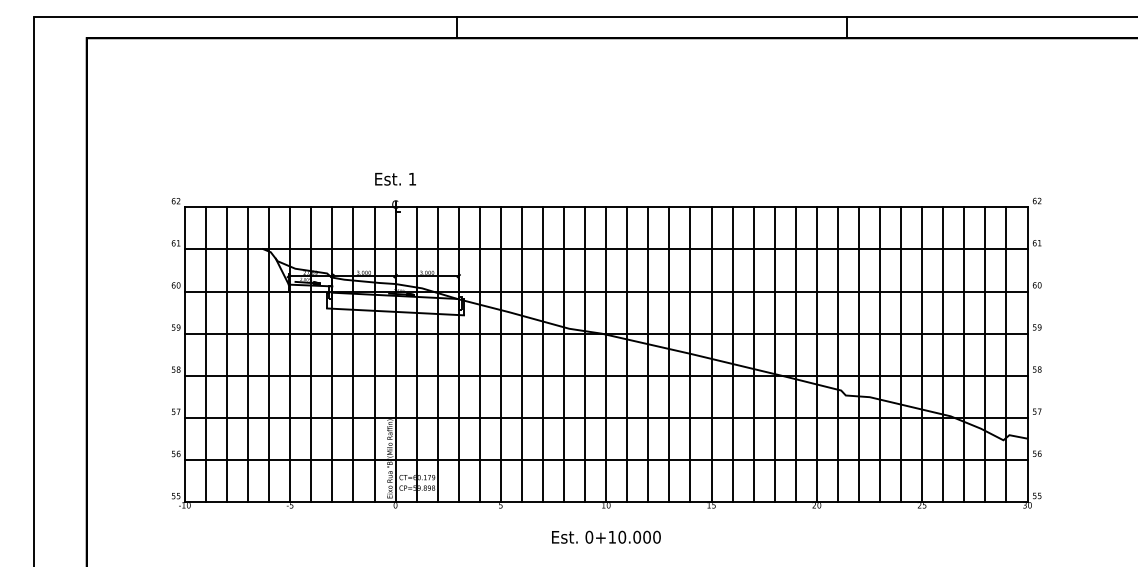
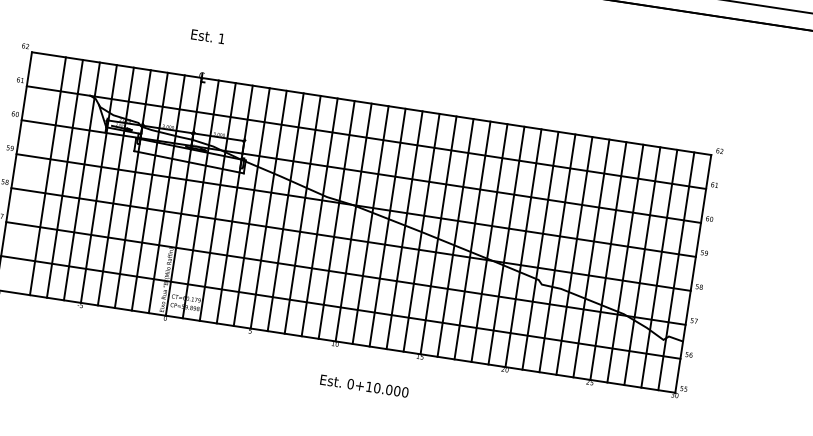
text: (395, 179) -> (207, 36), moved
line: (206, 354) -> (31, 173), removed
text: (606, 536) -> (364, 385), moved

